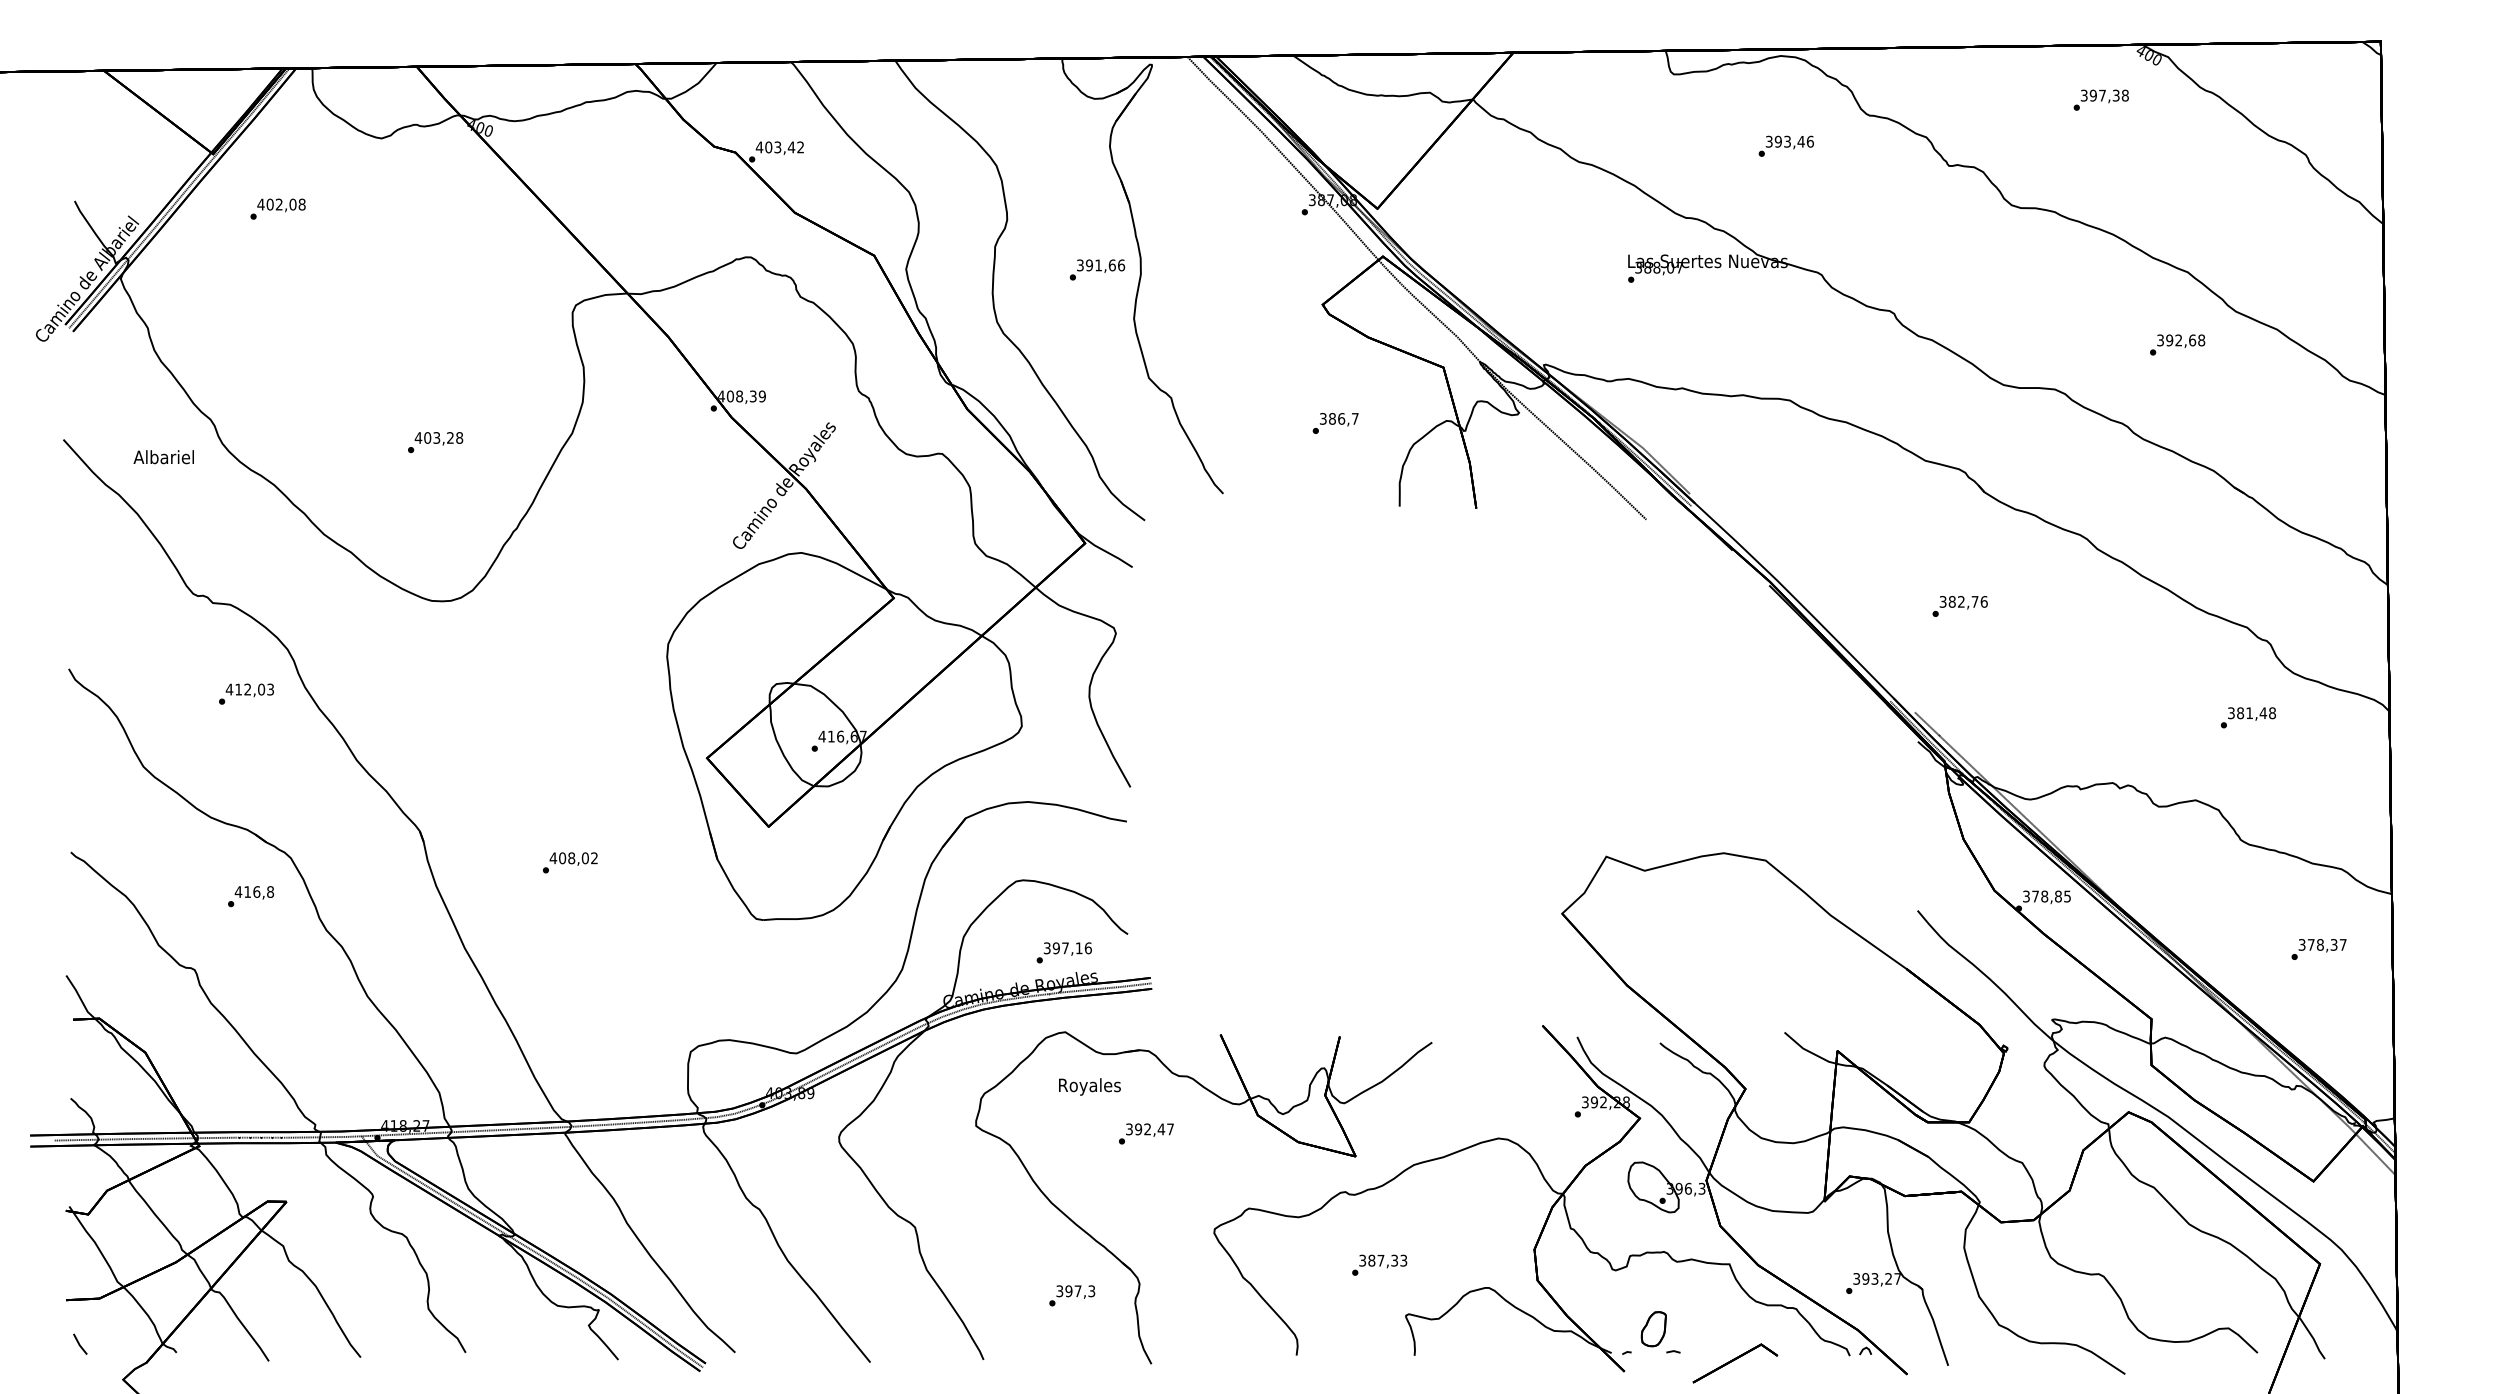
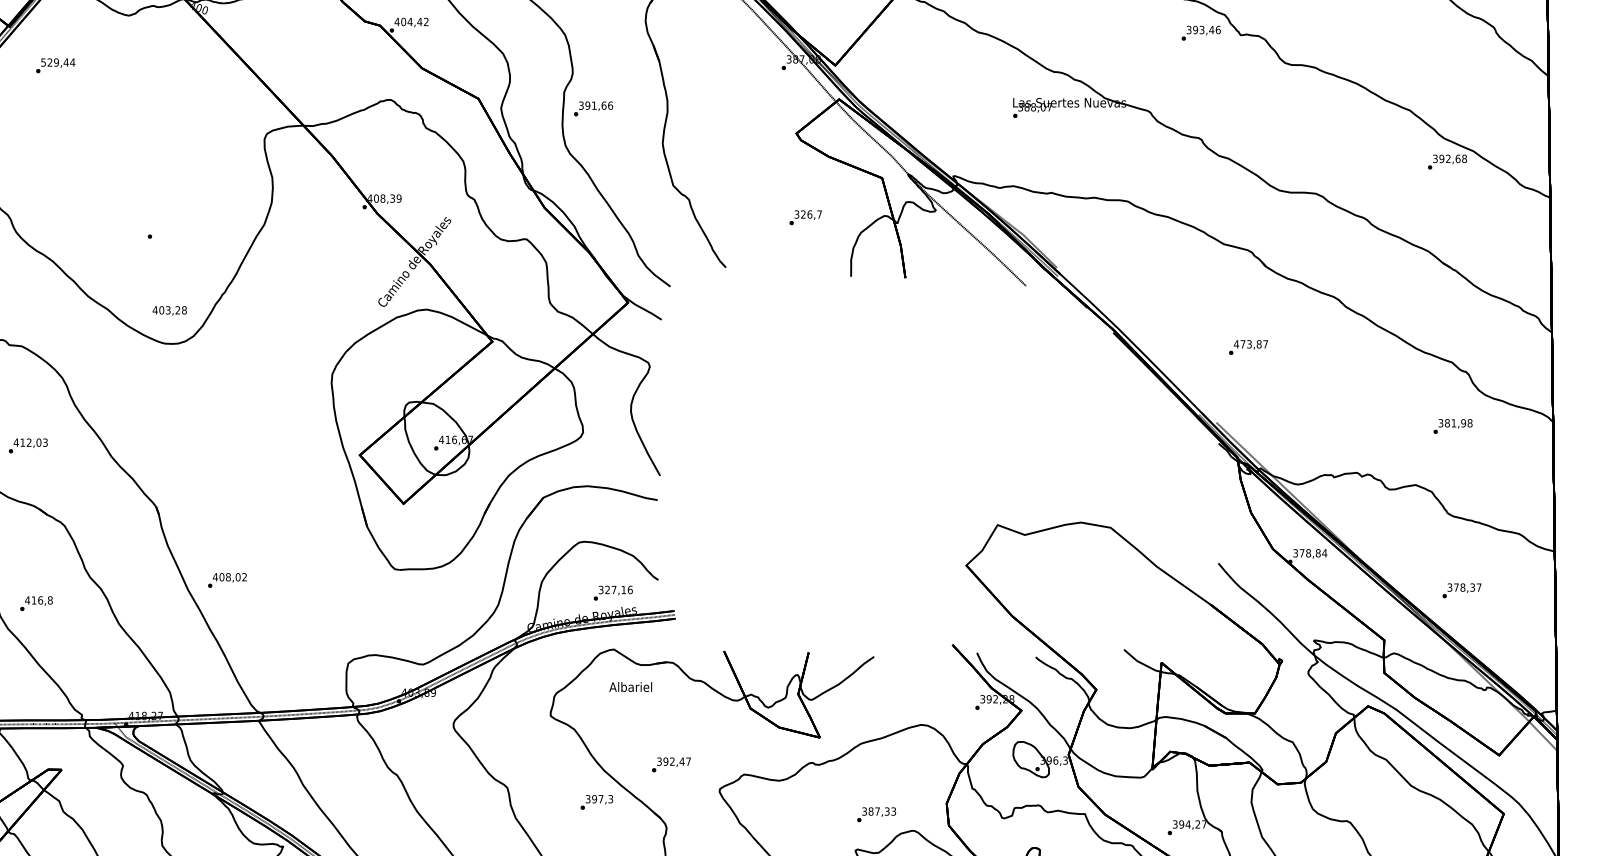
text: (1785, 145) -> (1200, 32), moved
text: (777, 147) -> (409, 22), 403,42 -> 404,42
text: (281, 204) -> (58, 62), 402,08 -> 529,44
text: (1097, 269) -> (593, 108), moved
text: (2177, 344) -> (1447, 161), moved
text: (1332, 418) -> (803, 214), 386,7 -> 326,7
text: (438, 438) -> (169, 310), moved
text: (1963, 601) -> (1250, 344), 382,76 -> 473,87
text: (246, 693) -> (28, 445), moved
text: (2263, 713) -> (1463, 423), 381,48 -> 381,98
text: (569, 862) -> (226, 580), moved
text: (251, 896) -> (36, 603), moved
text: (2067, 896) -> (1324, 553), 378,85 -> 378,84
text: (1055, 948) -> (607, 590), 397,16 -> 327,16
text: (2318, 949) -> (1461, 590), moved
text: (1089, 1086) -> (631, 688), Royales -> Albariel
text: (1146, 1133) -> (671, 764), moved
text: (1379, 1264) -> (876, 814), moved
text: (1874, 1278) -> (1187, 824), 393,27 -> 394,27
text: (1072, 1295) -> (597, 802), moved

